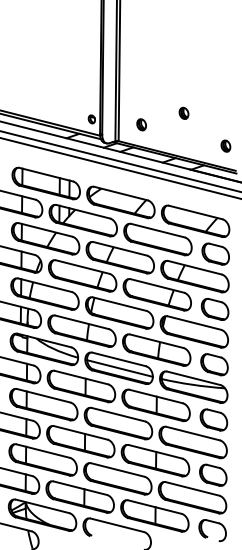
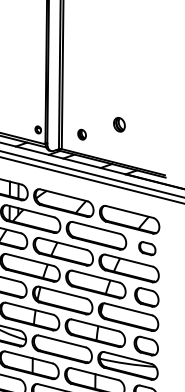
part: (183, 112) -> (118, 123), size x1.4
part: (225, 145) -> (155, 152), removed
part: (215, 253) -> (147, 248), size x0.7
line: (119, 368) -> (62, 349), removed

